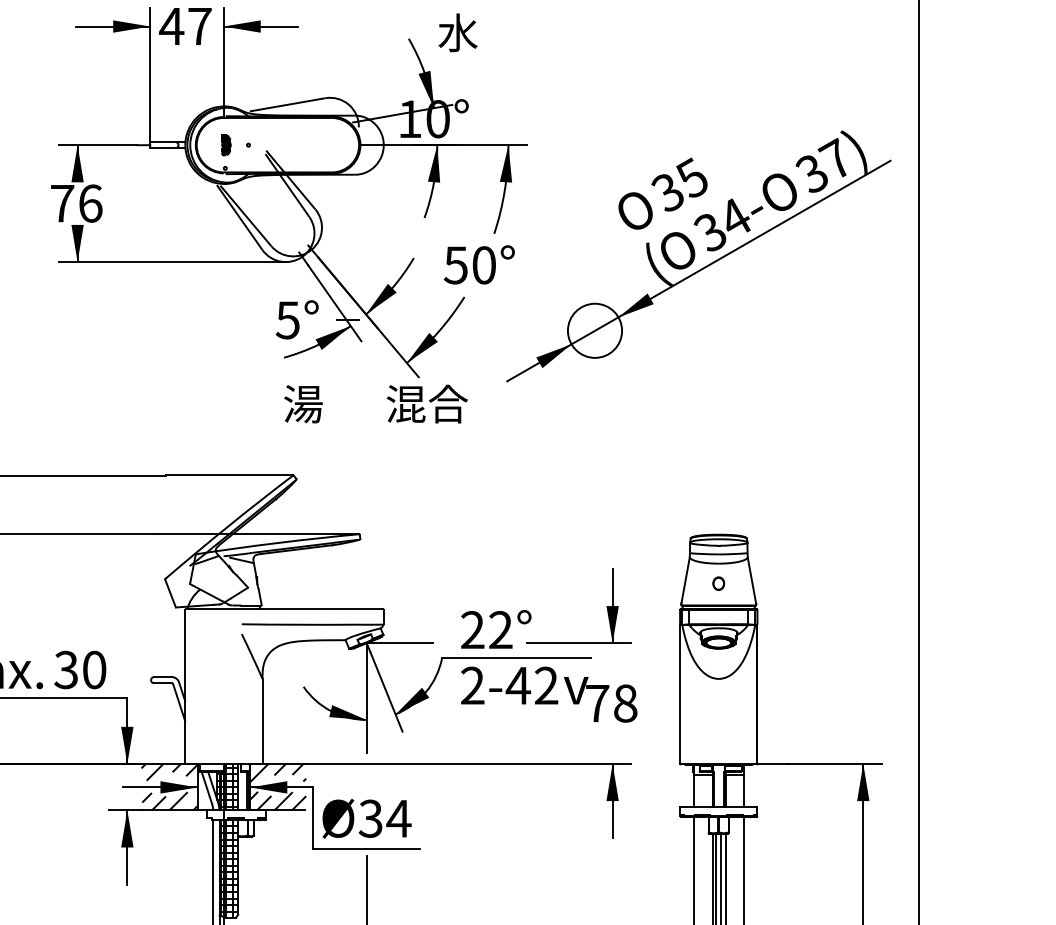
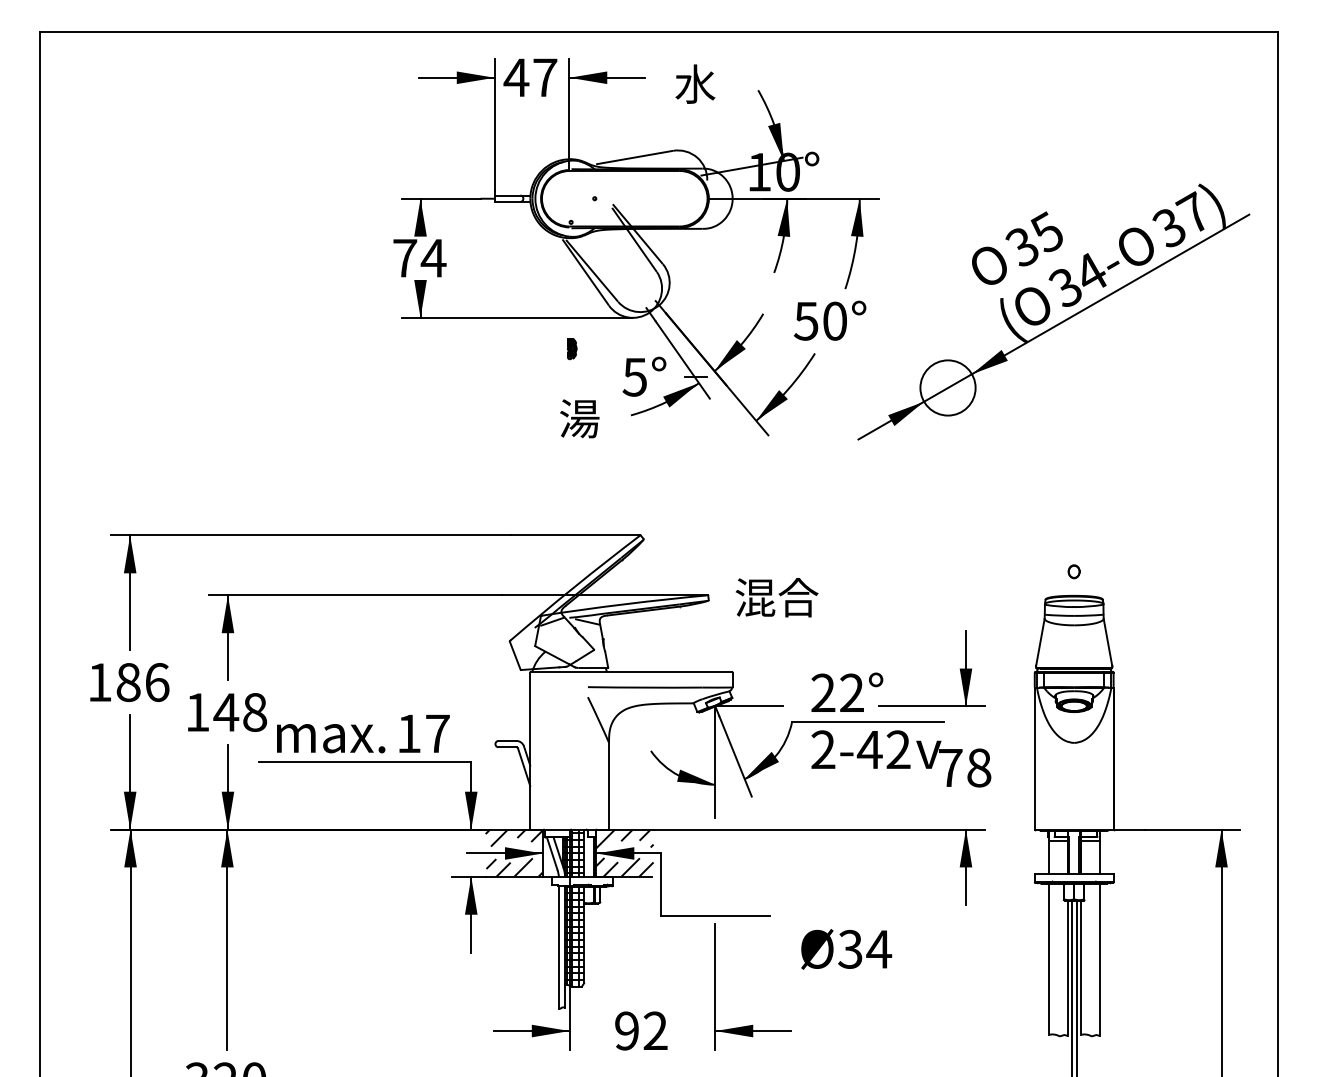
text: (458, 32) -> (695, 83), moved
part: (226, 145) -> (572, 349), moved
text: (90, 202) -> (433, 257), 76 -> 74
text: (303, 403) -> (579, 418), moved
text: (426, 403) -> (776, 597), moved
part: (718, 583) -> (1073, 571), moved
text: (79, 669) -> (422, 733), 30 -> 17
text: (366, 818) -> (846, 949), moved

